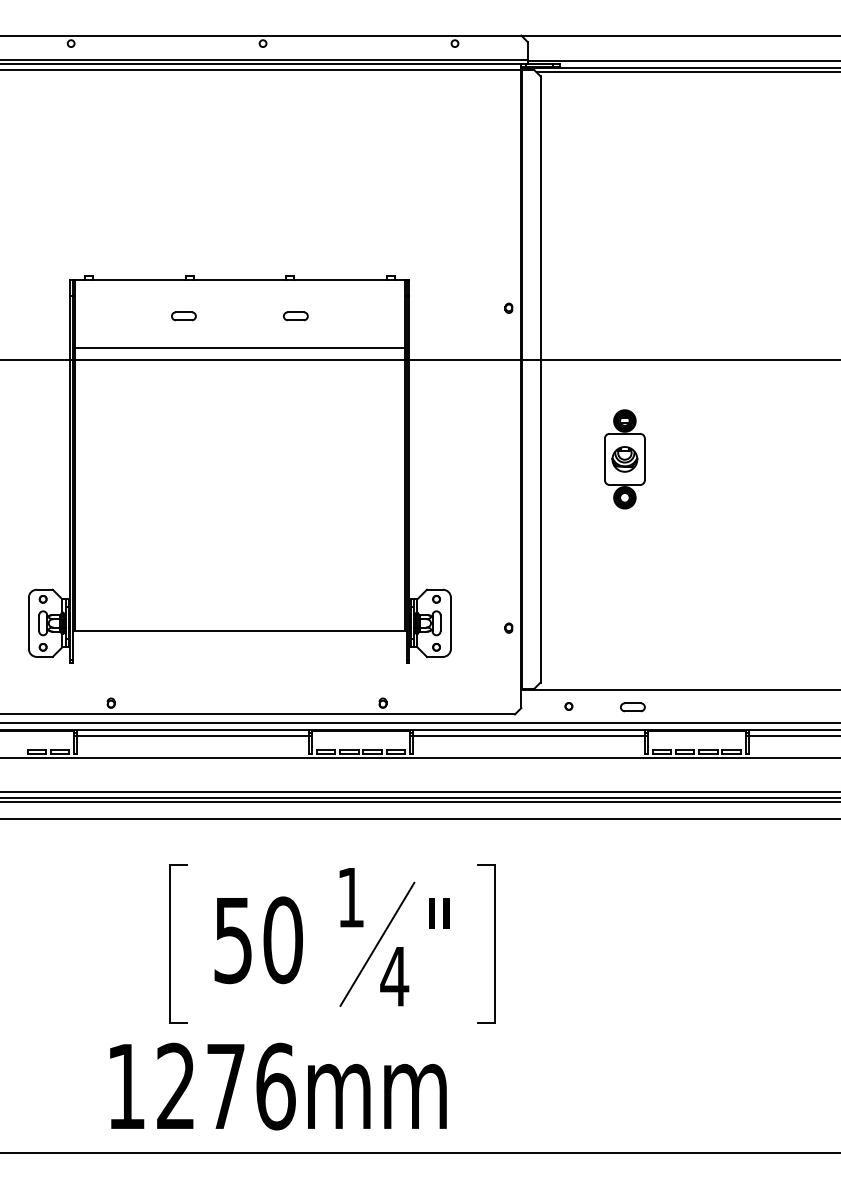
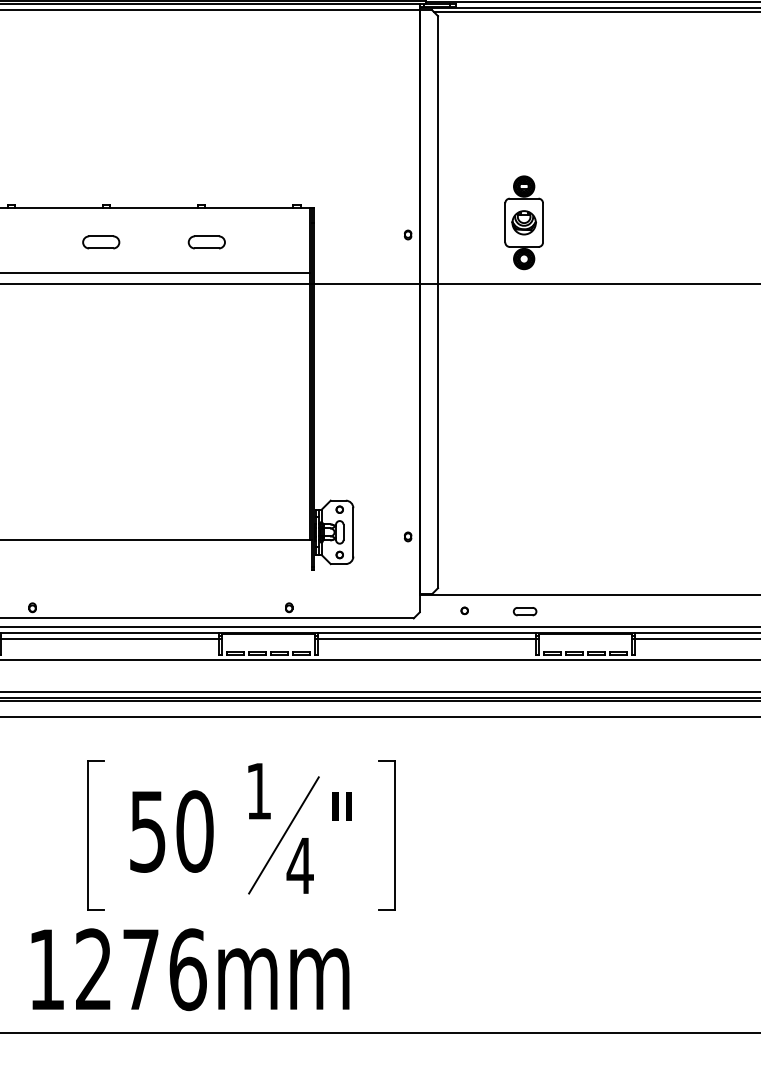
part: (183, 316) -> (100, 242), size x1.6
part: (295, 316) -> (206, 242), size x1.6
part: (624, 459) -> (523, 222), moved

